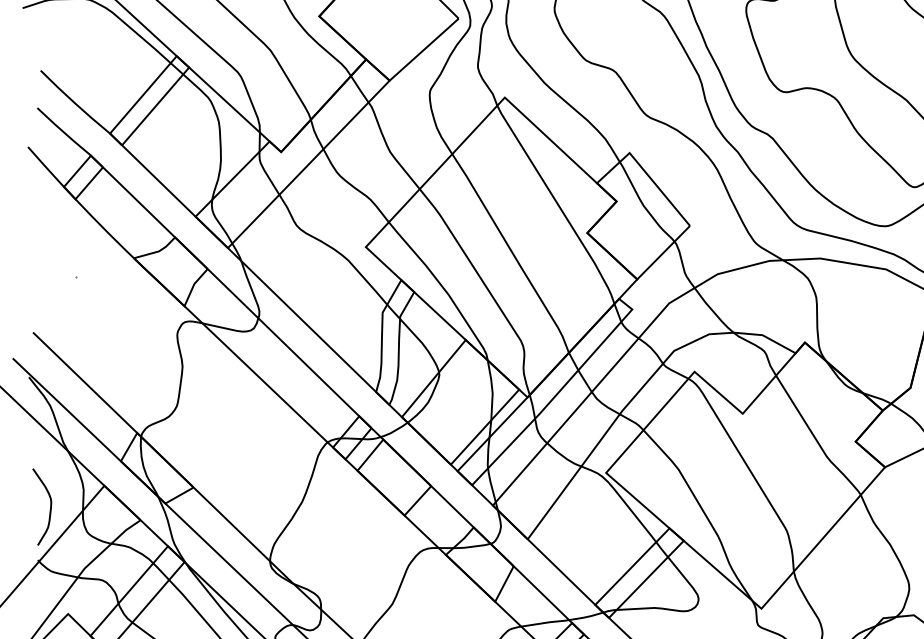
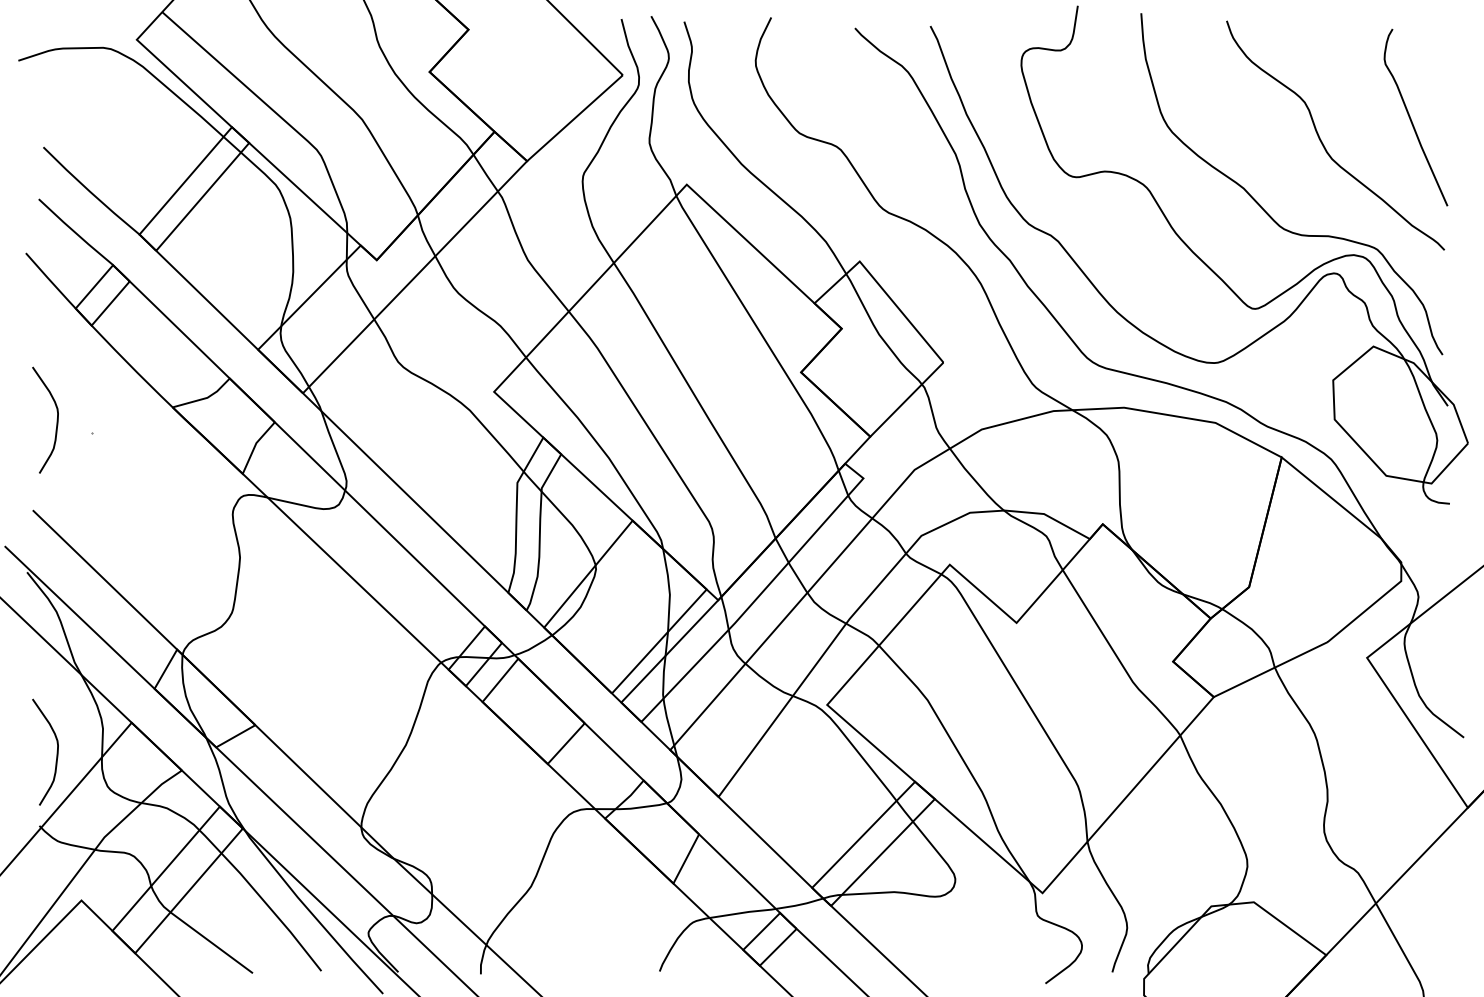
curve: (50, 267) -> (56, 419), added

